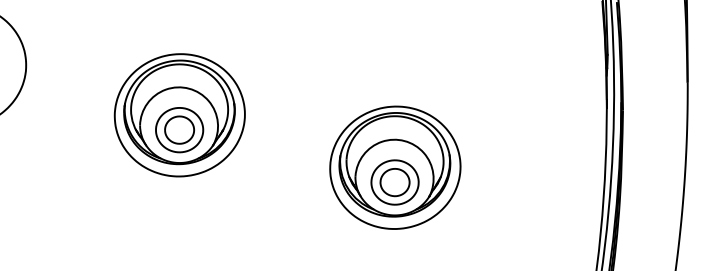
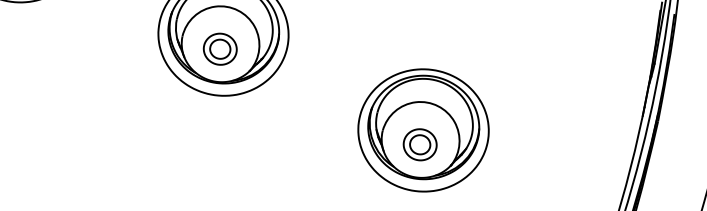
part: (179, 130) -> (220, 49), size x0.7
part: (394, 182) -> (419, 144), size x0.7

